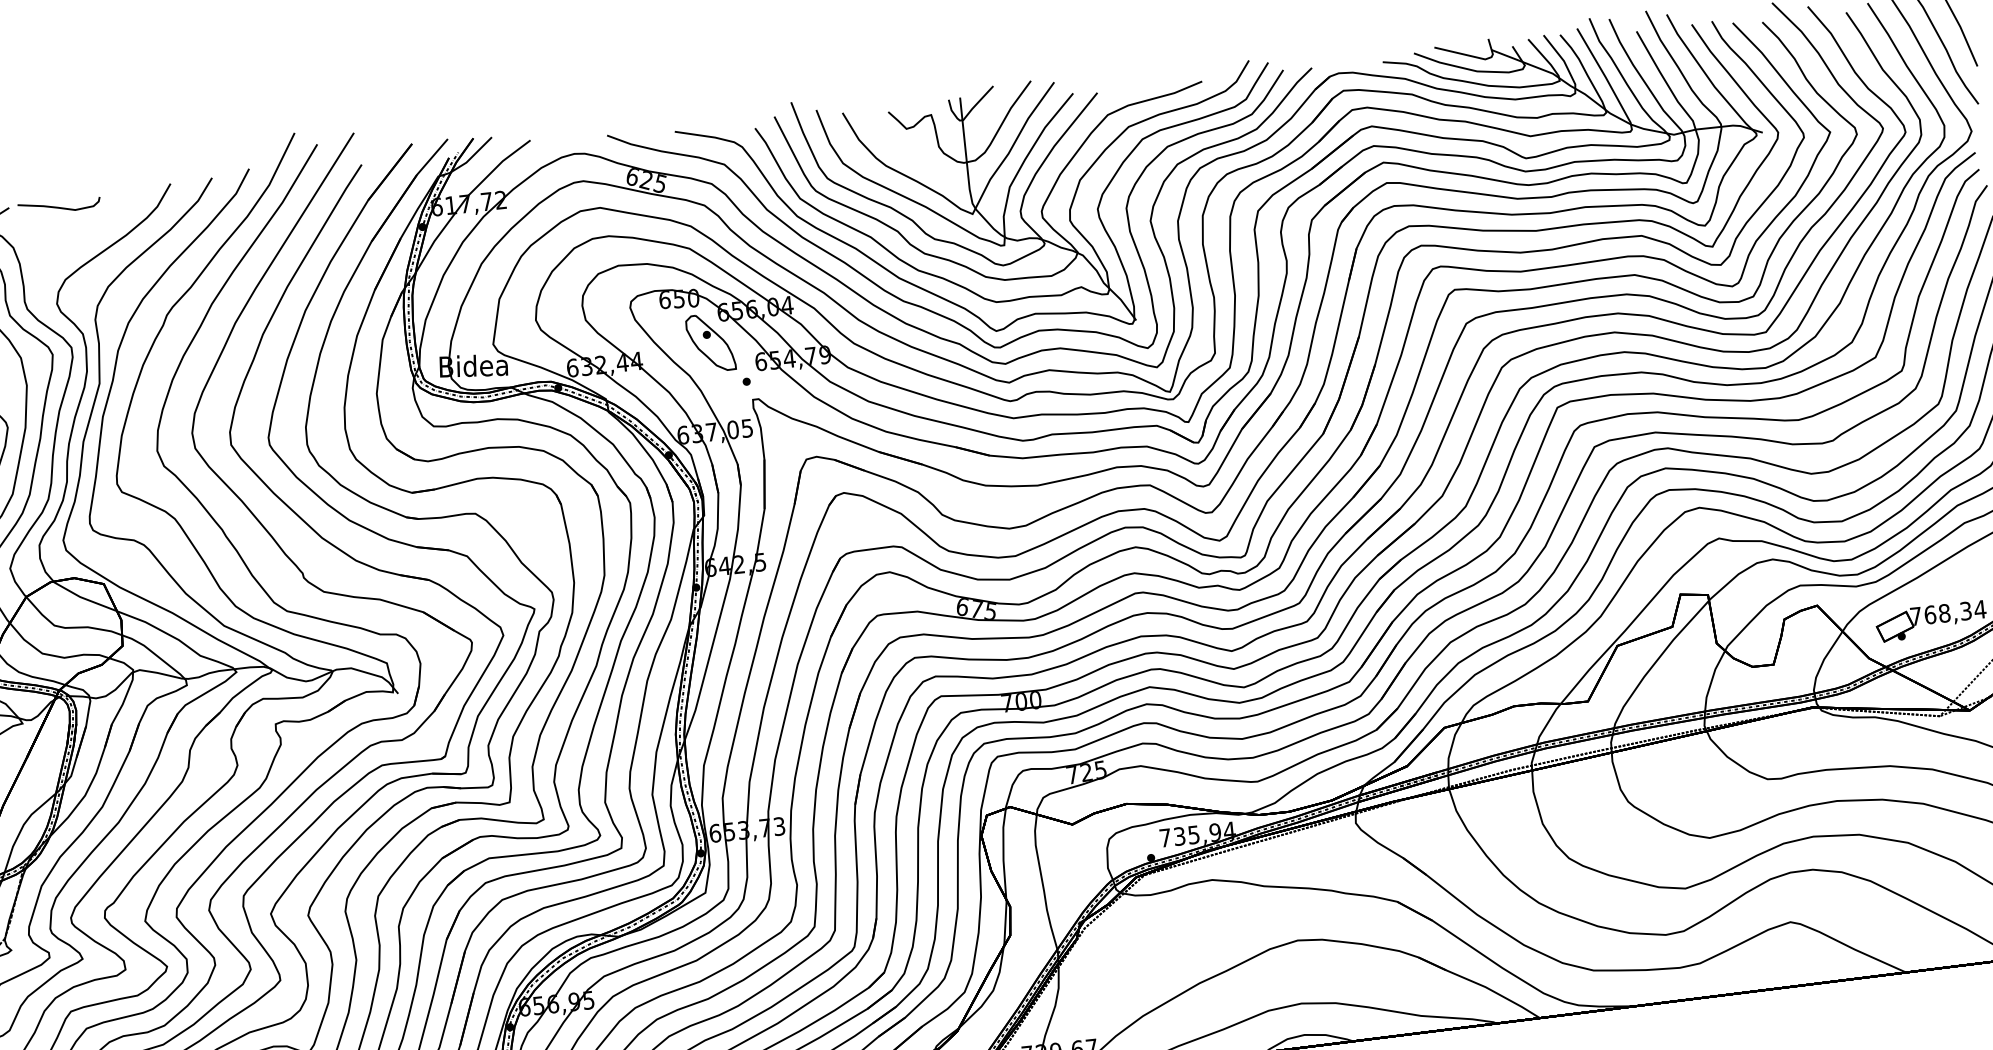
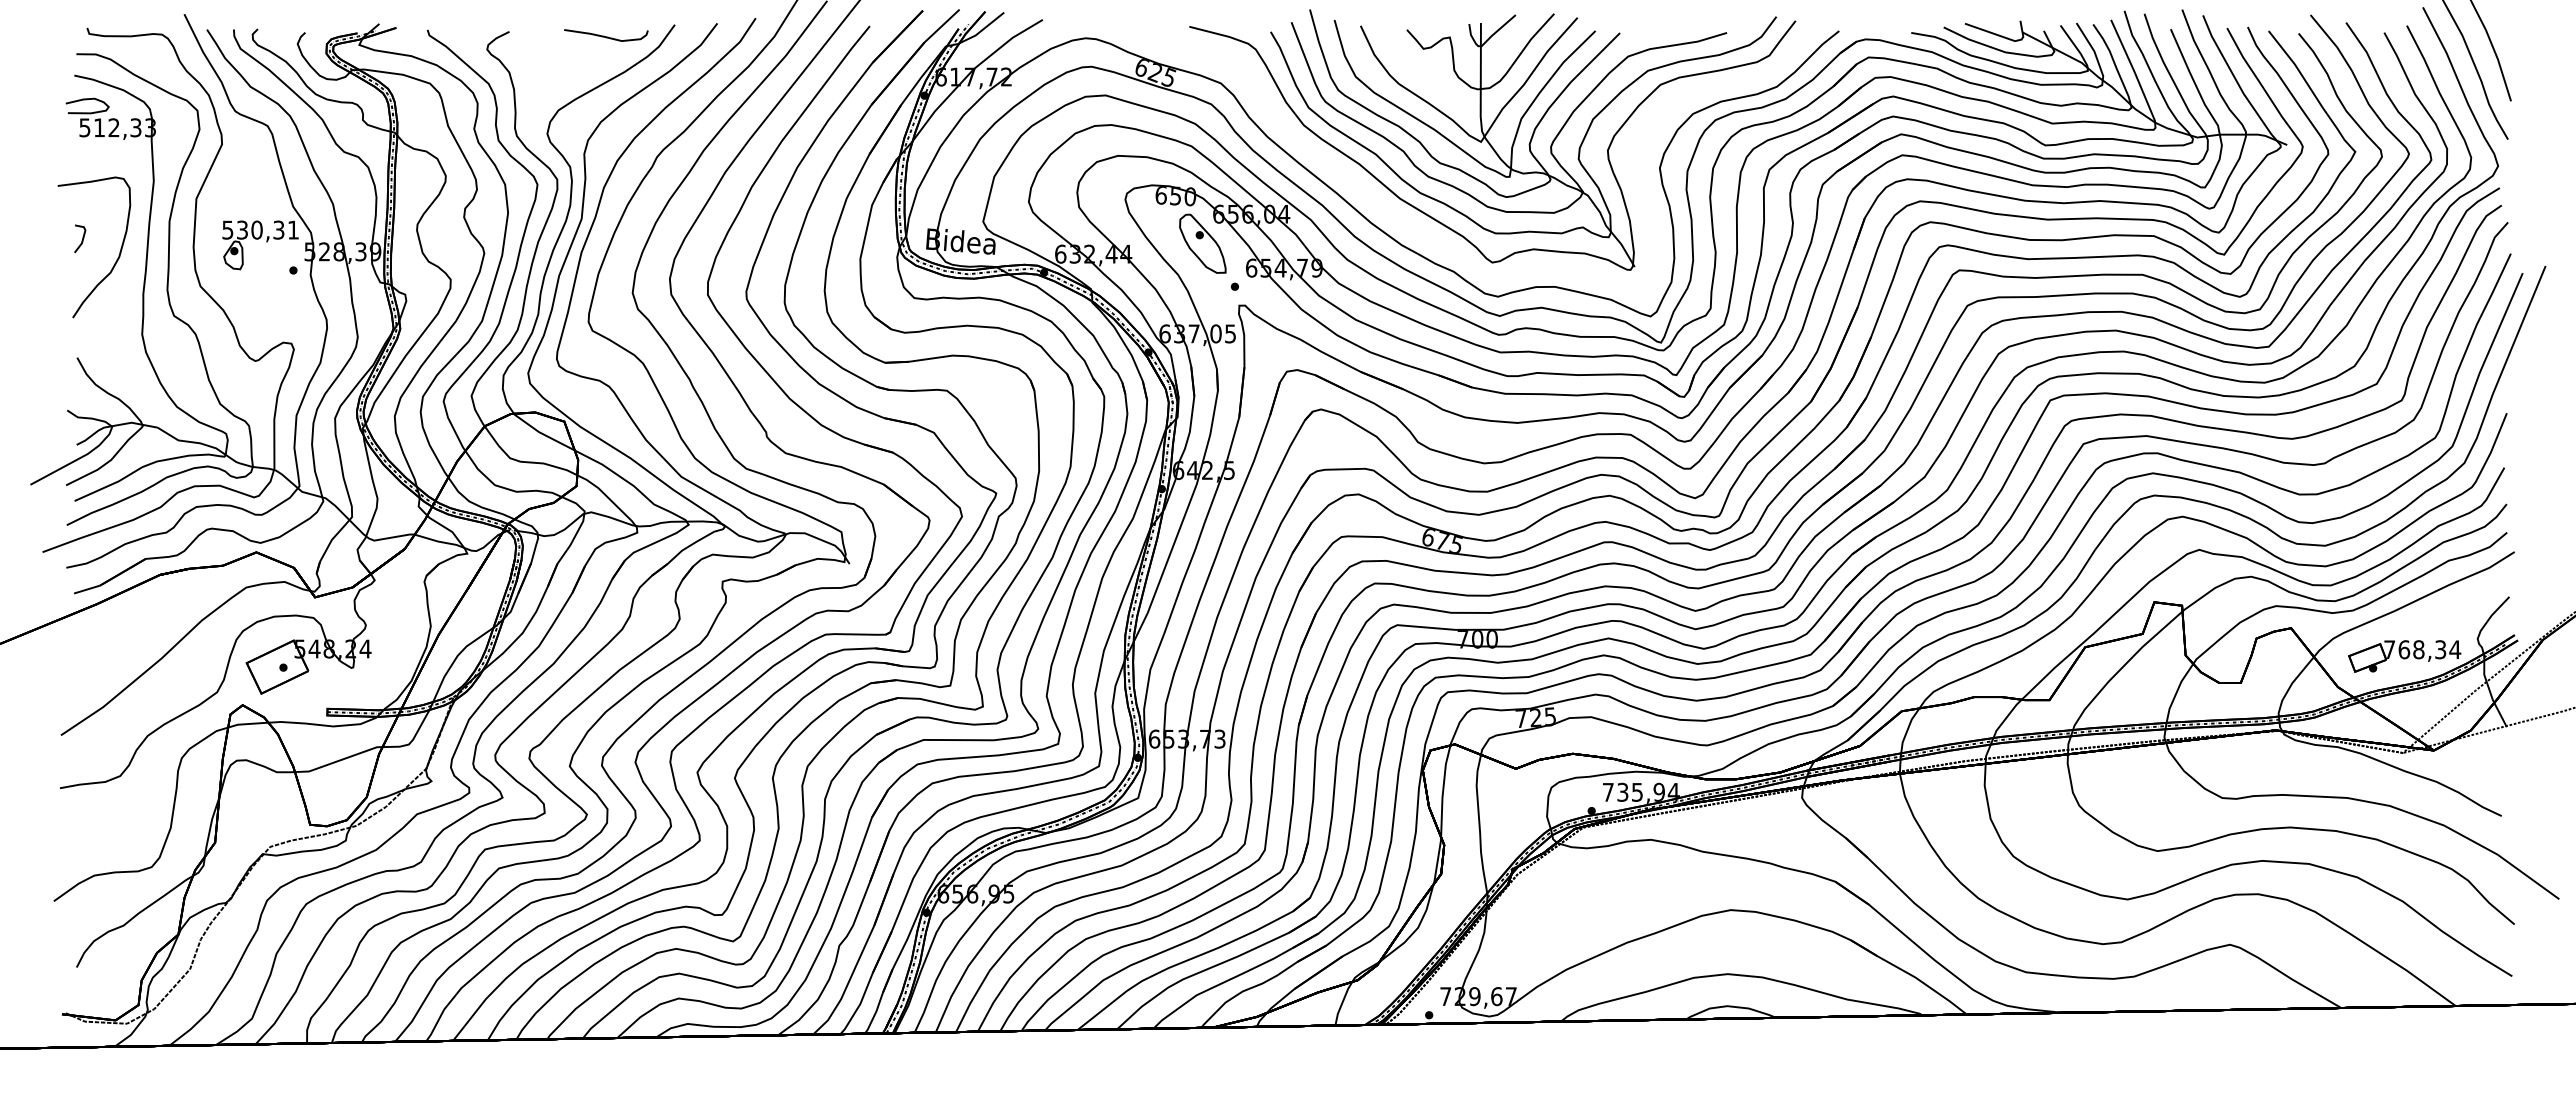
curve: (59, 207) -> (606, 36), moved
curve: (929, 309) -> (1427, 233), removed

